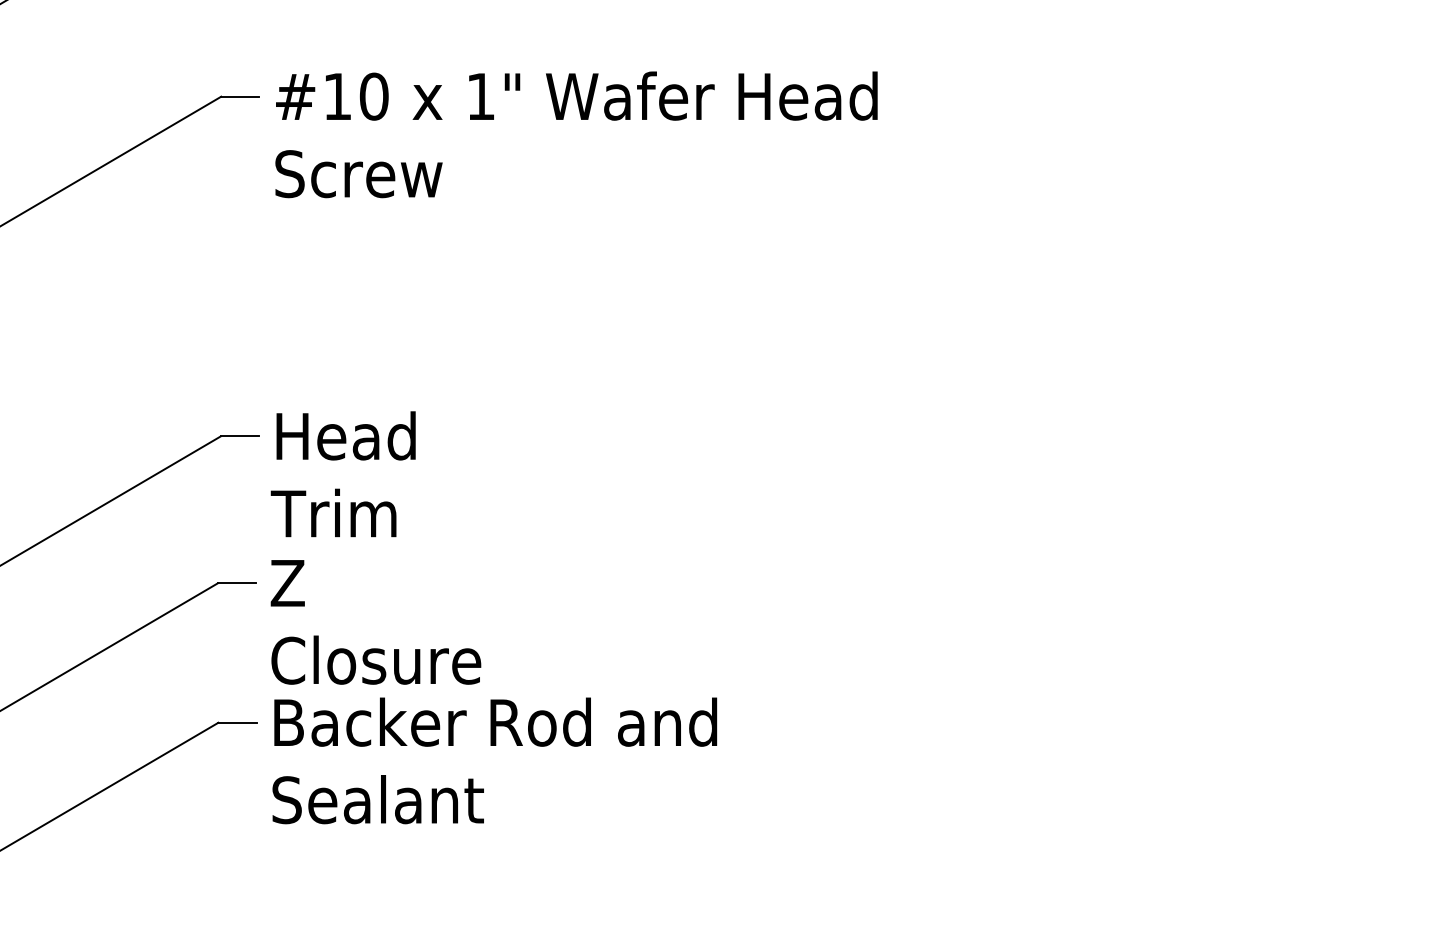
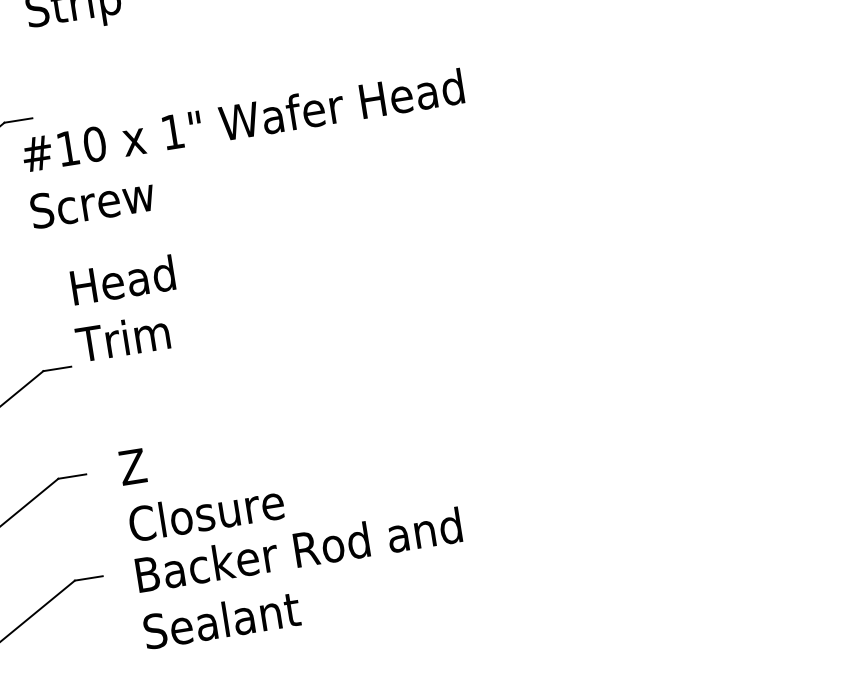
text: (576, 134) -> (247, 148), moved
text: (342, 474) -> (124, 308), moved
text: (375, 622) -> (201, 485), moved
text: (494, 760) -> (302, 578), moved

